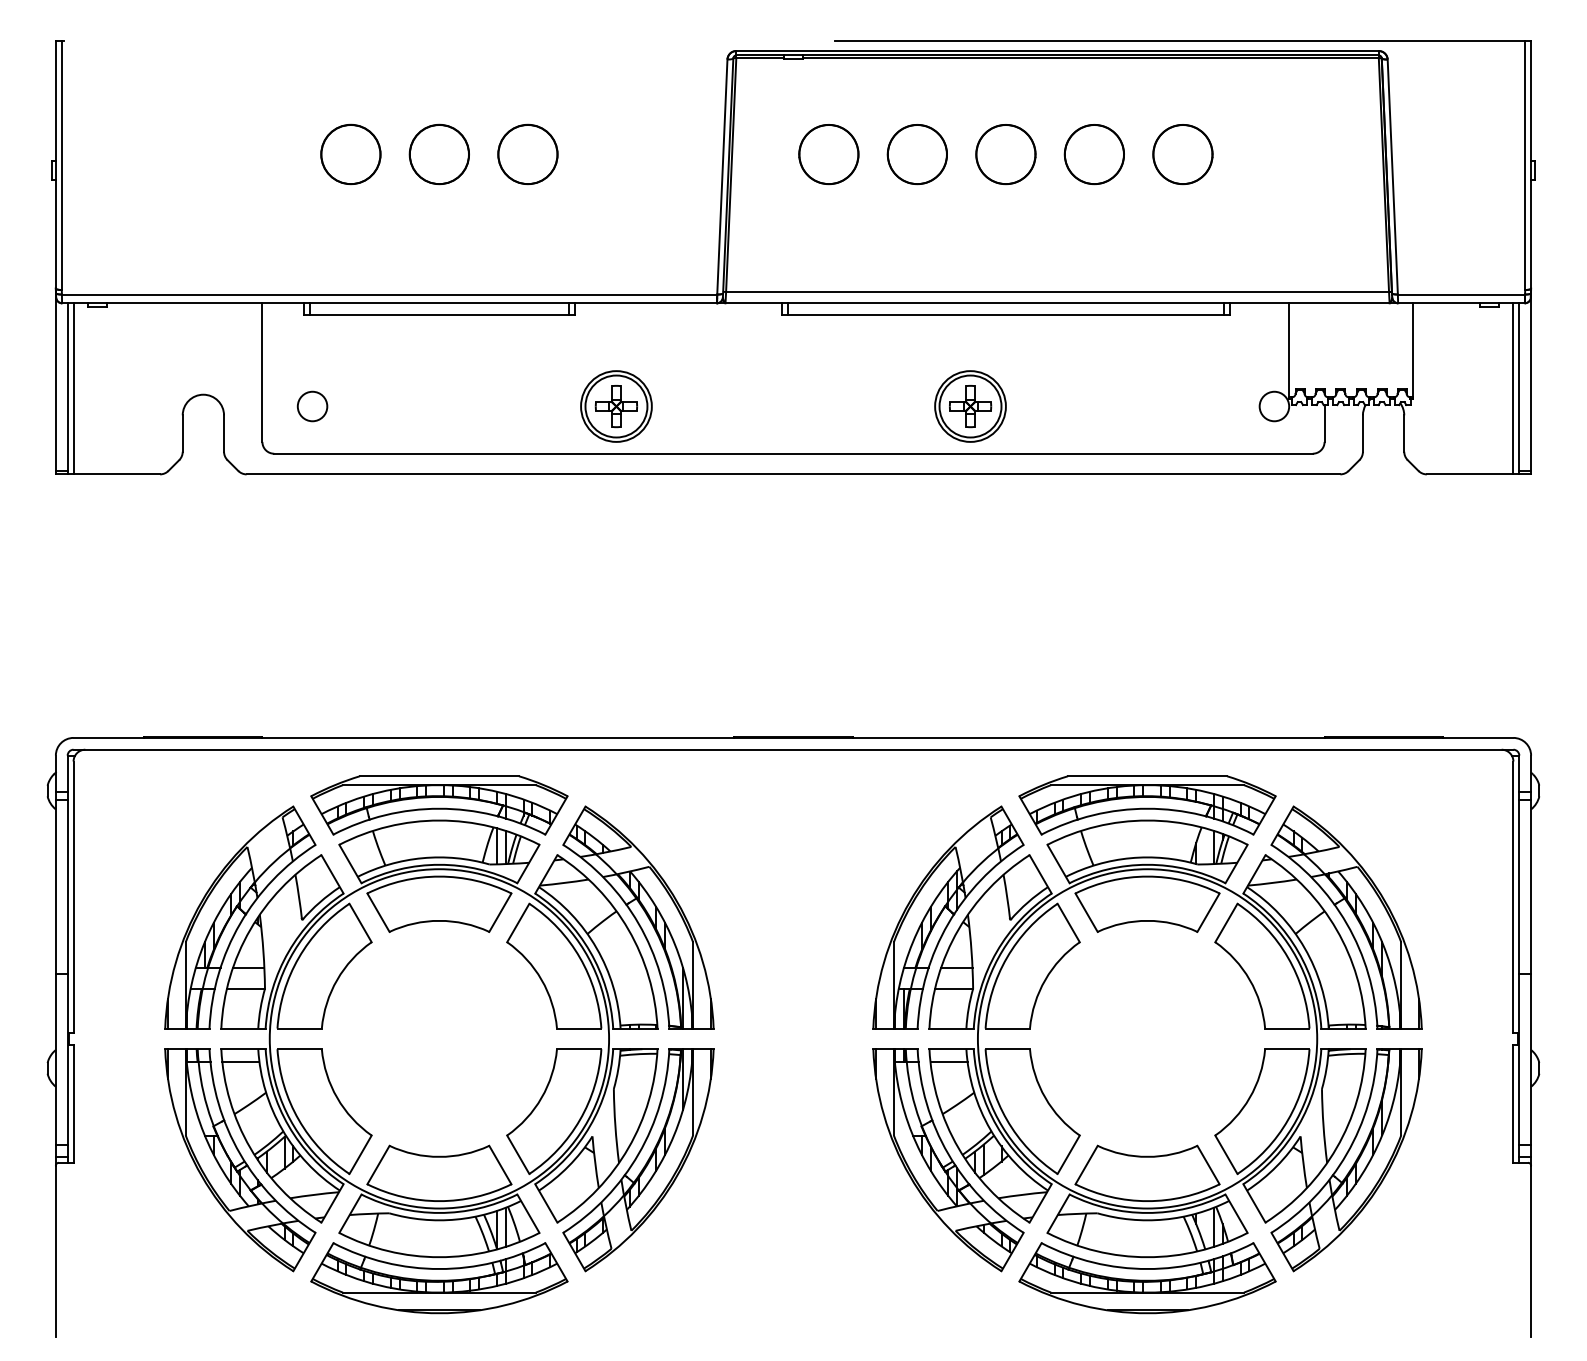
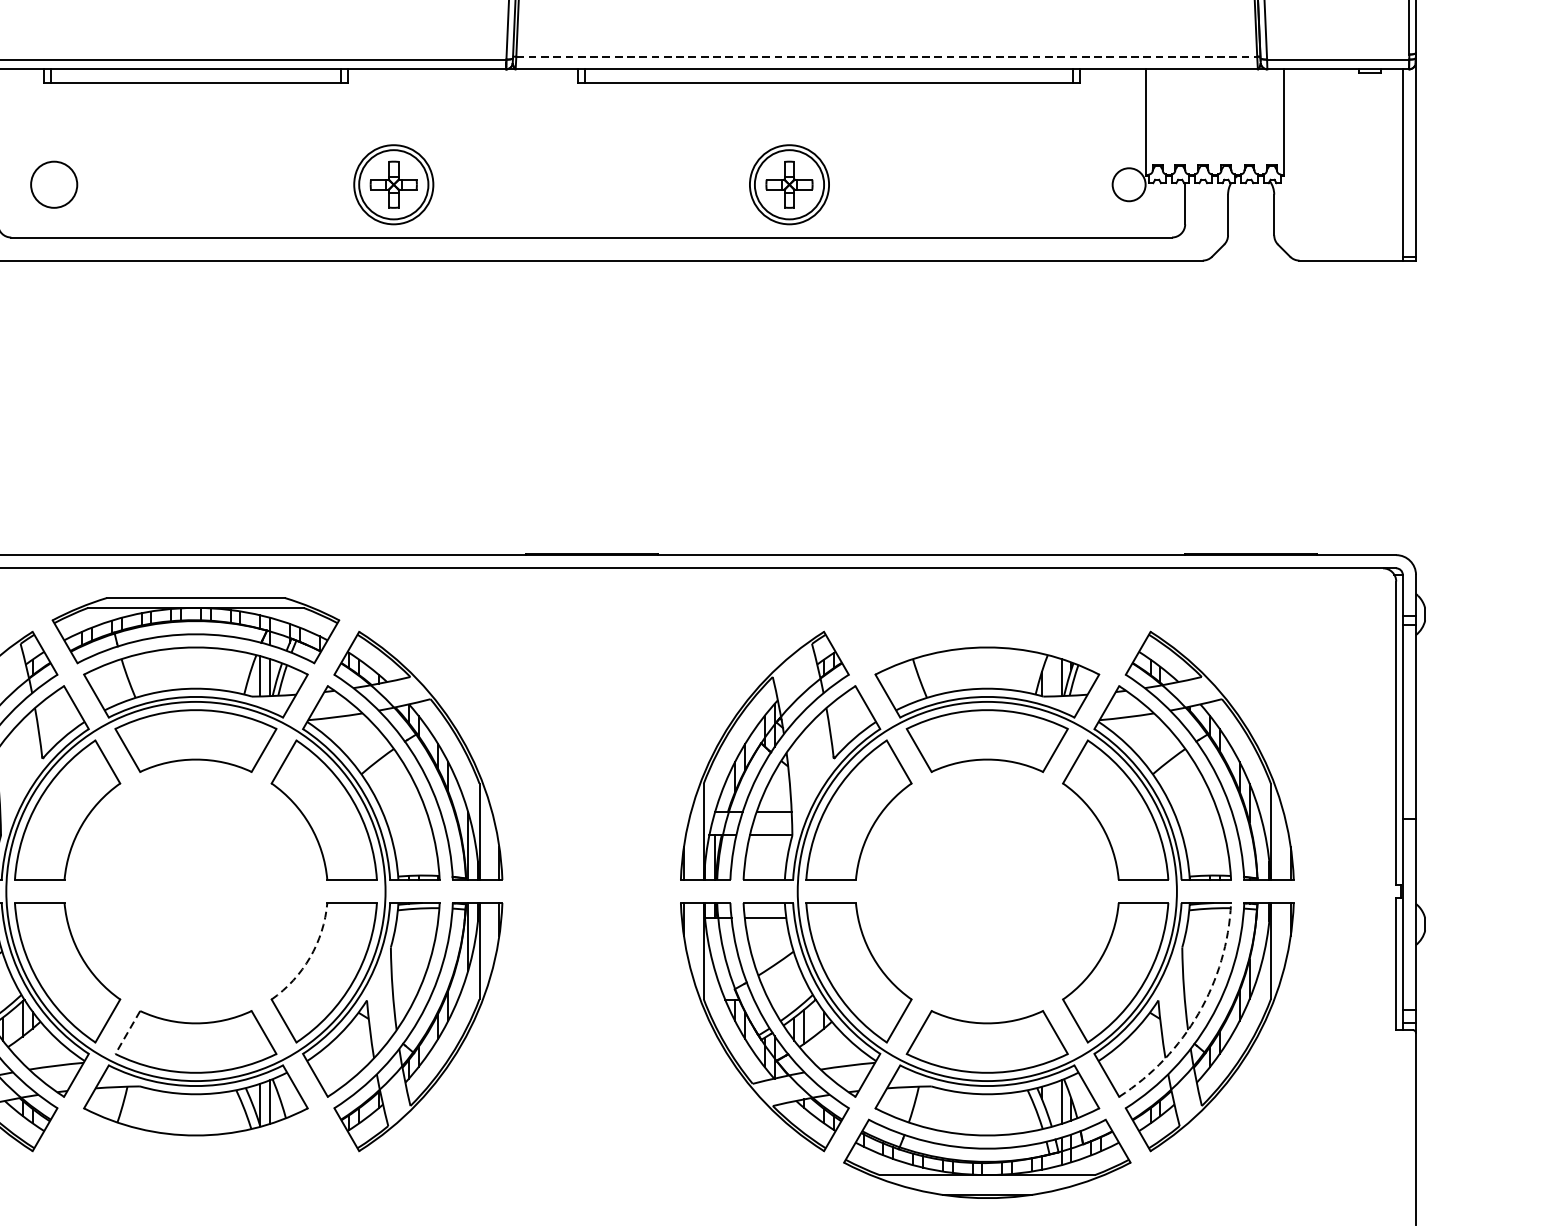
line: (1058, 291) -> (887, 56), solid -> dashed
line: (1513, 388) -> (1396, 164), removed
circle: (312, 406) -> (54, 184), size x1.4
part: (1147, 805) -> (987, 630), removed
arc: (541, 1097) -> (310, 957), solid -> dashed
arc: (1336, 1148) -> (1198, 1014), solid -> dashed
line: (378, 1165) -> (127, 1033), solid -> dashed
part: (439, 1278) -> (196, 1159), removed

